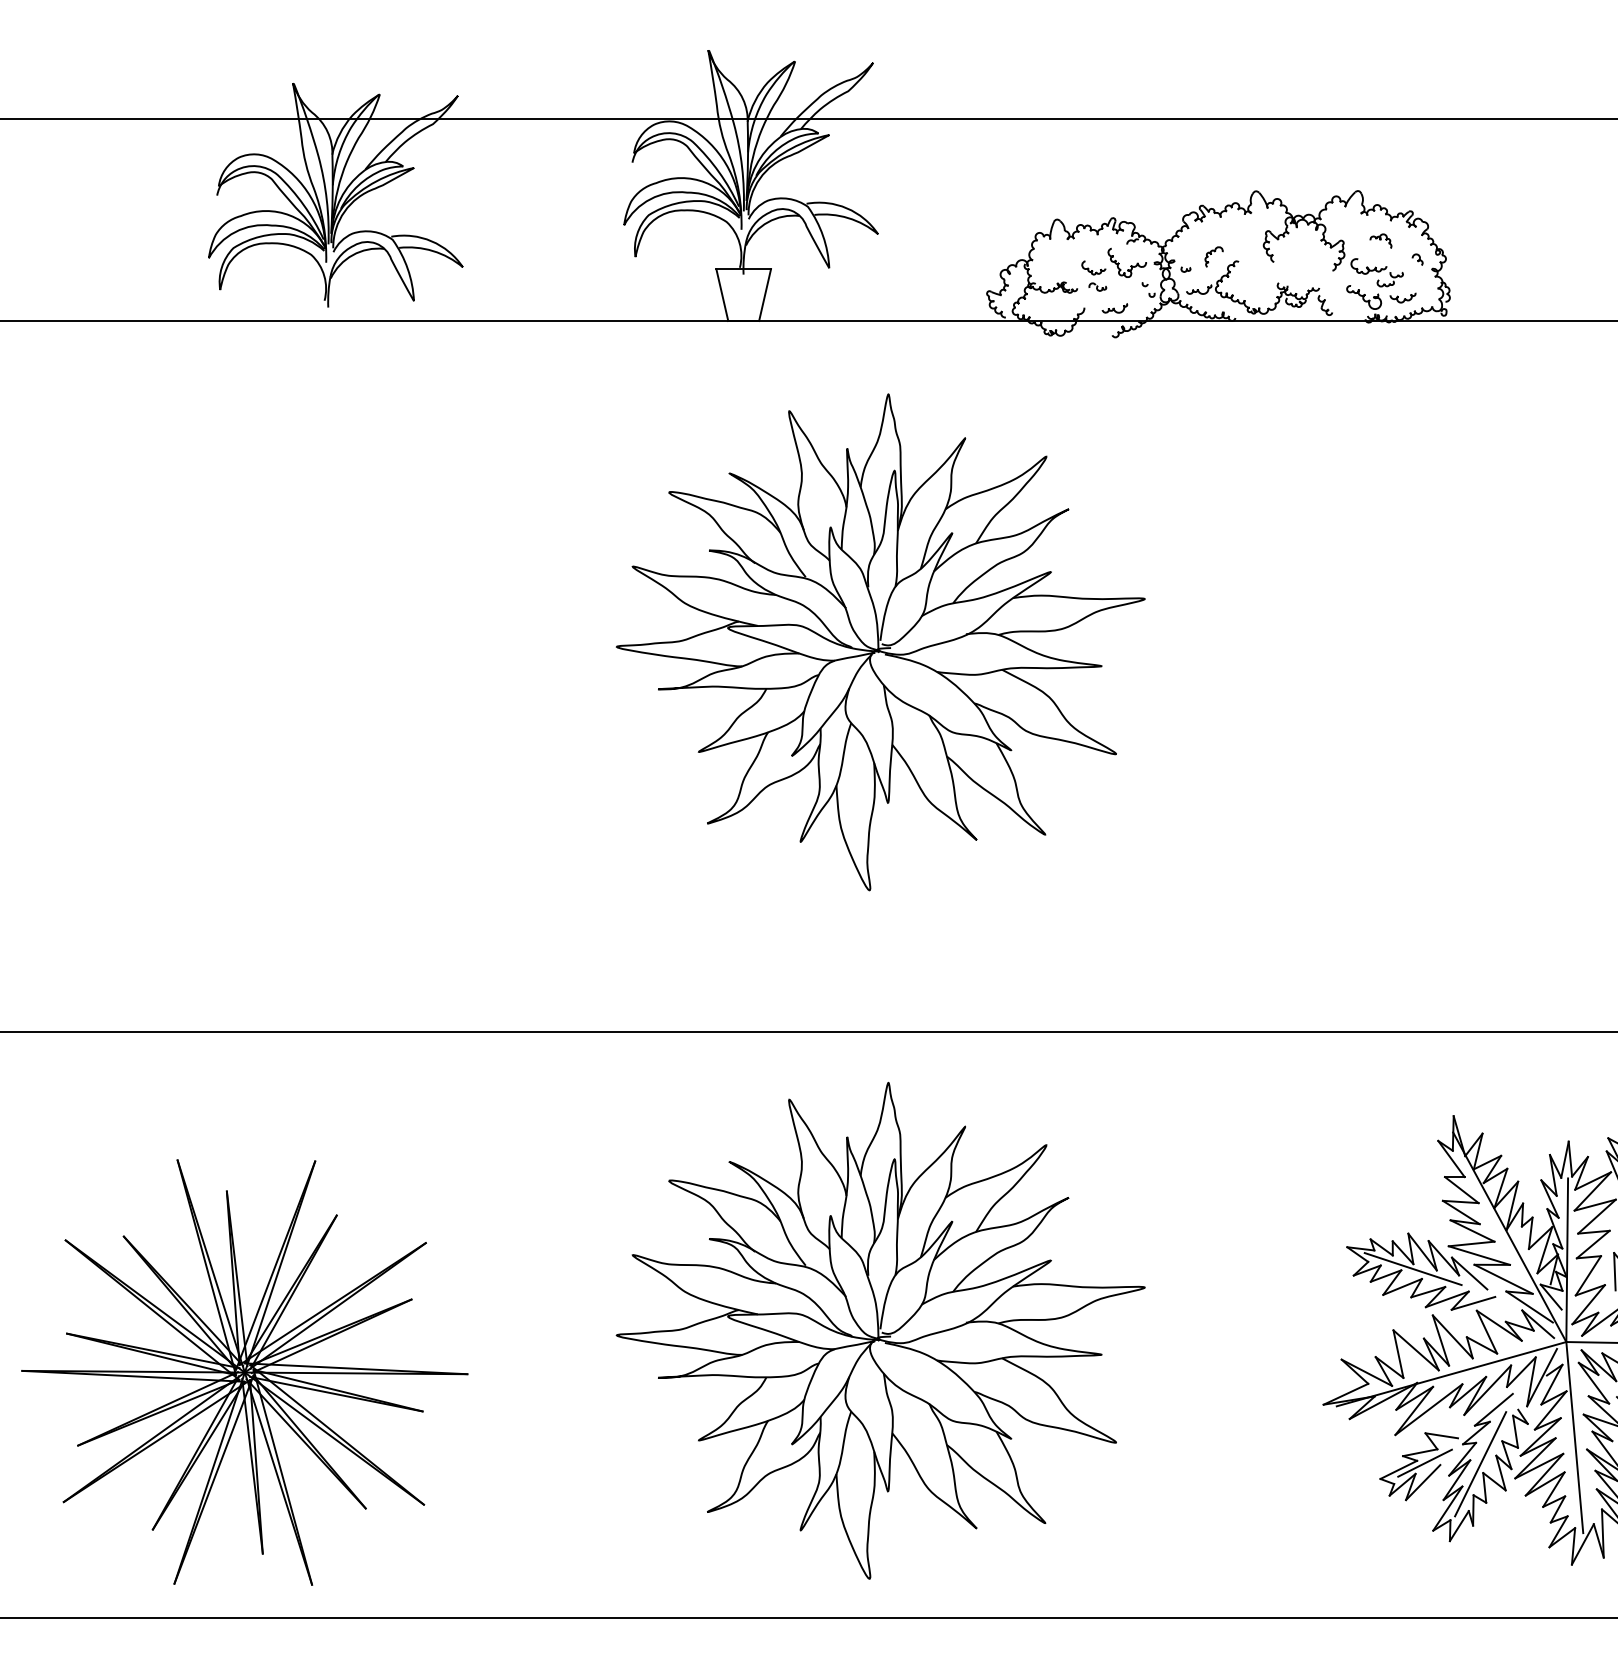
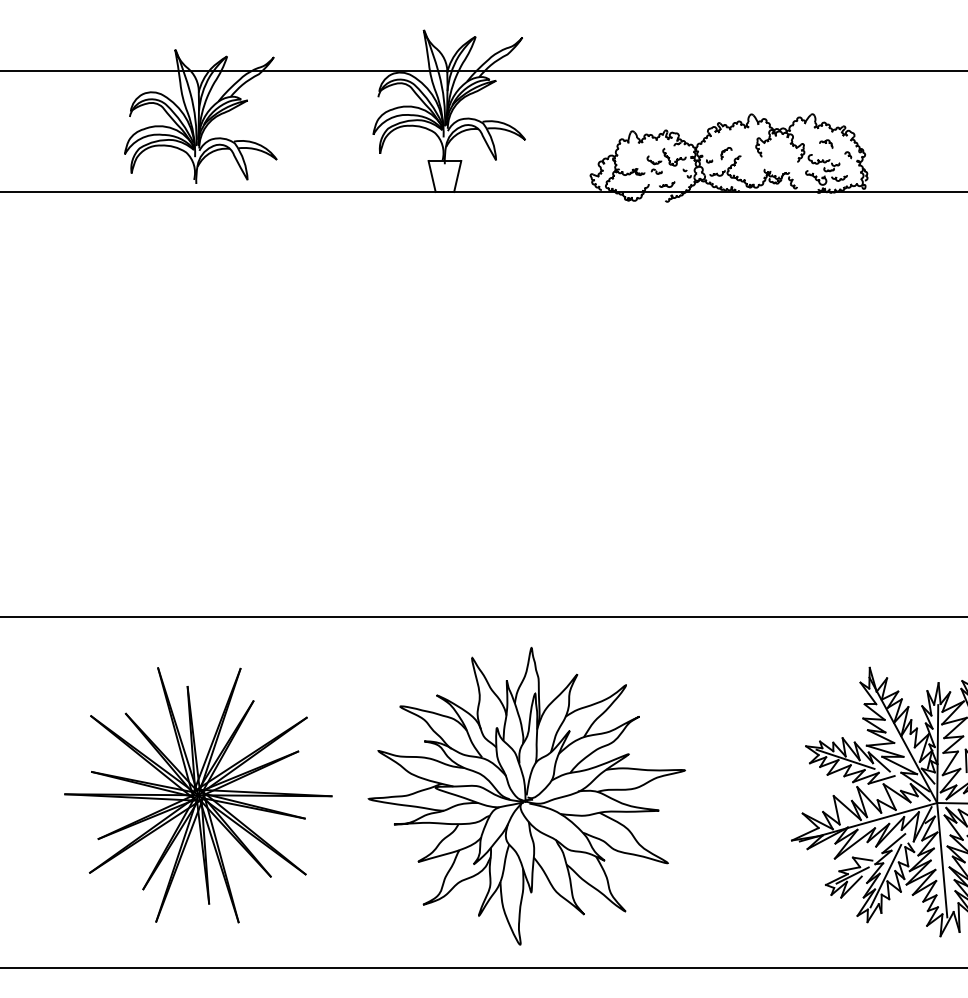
part: (880, 642) -> (526, 384), removed
part: (245, 1372) -> (198, 795), moved

